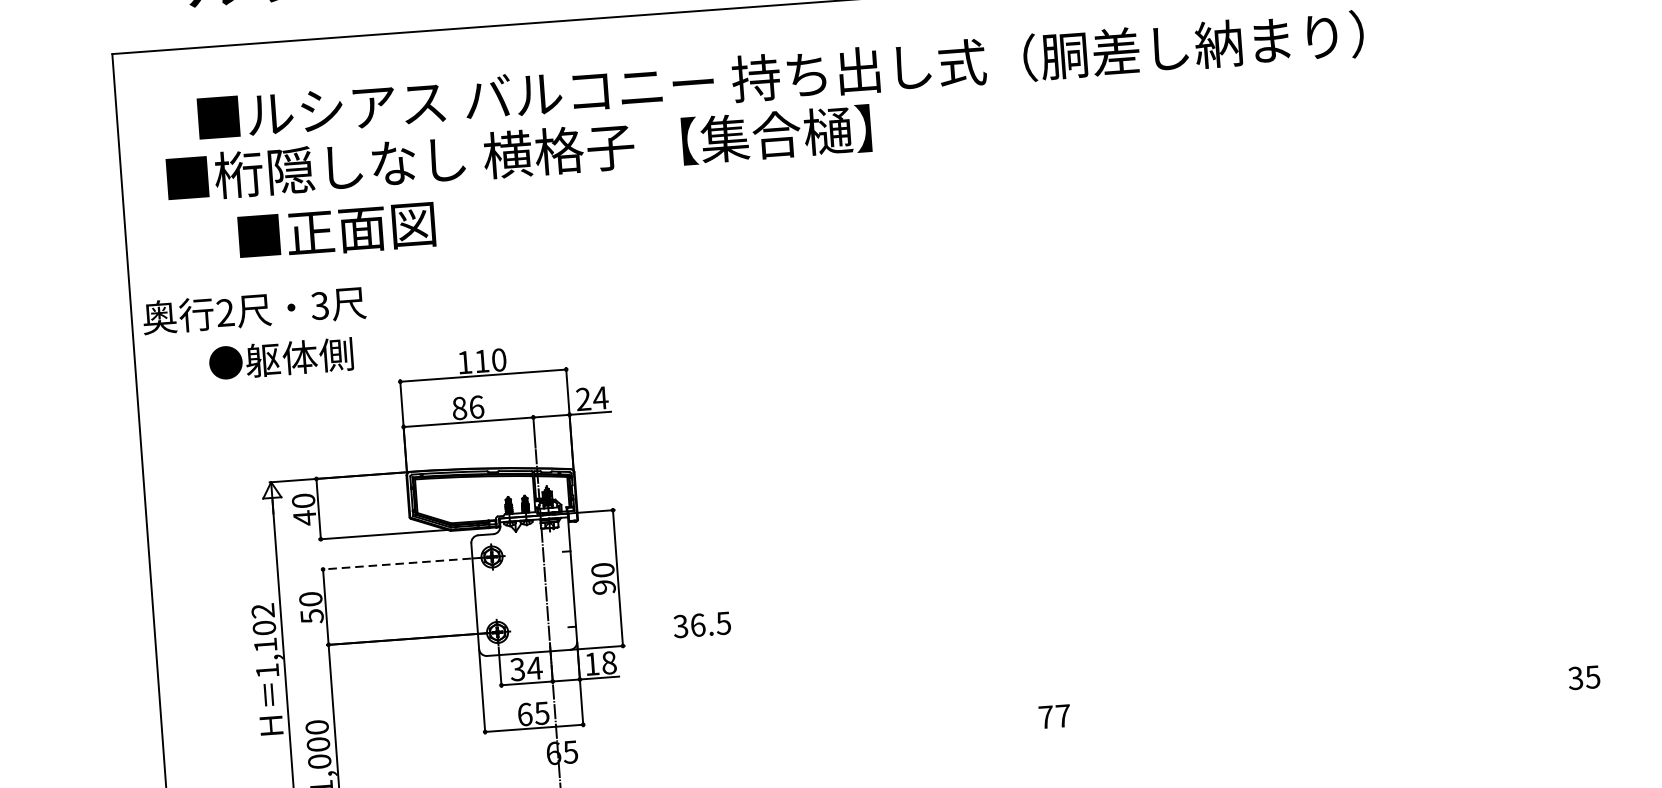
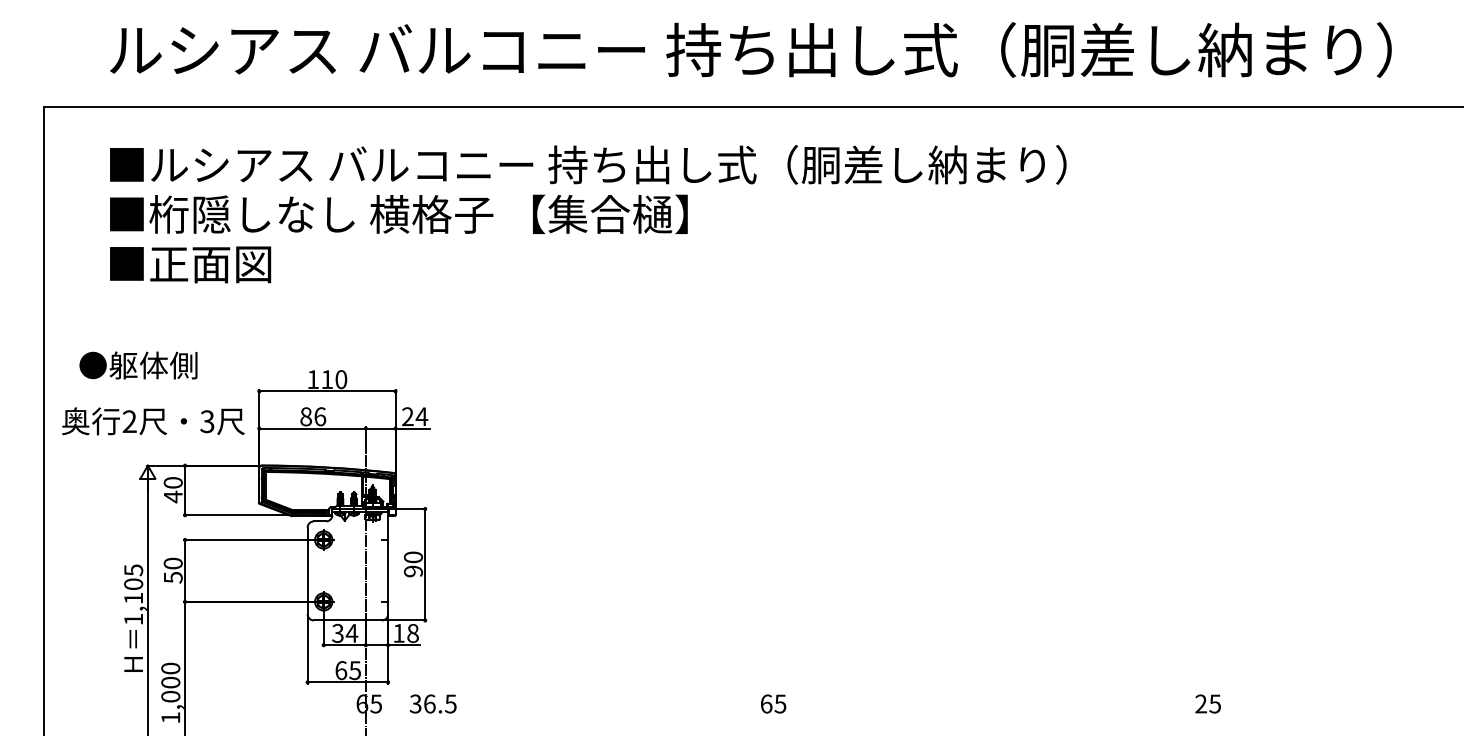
text: (518, 152) -> (398, 213), moved
text: (336, 230) -> (190, 264), moved
text: (254, 310) -> (153, 421), moved
text: (281, 358) -> (138, 365), moved
line: (395, 563) -> (244, 539), dashed -> solid
text: (263, 611) -> (133, 570), 1,102 -> 1,105
text: (701, 624) -> (432, 703), moved
text: (1575, 679) -> (1200, 704), 35 -> 25
text: (1054, 716) -> (773, 703), 77 -> 65

